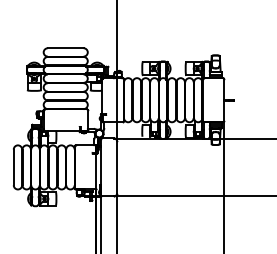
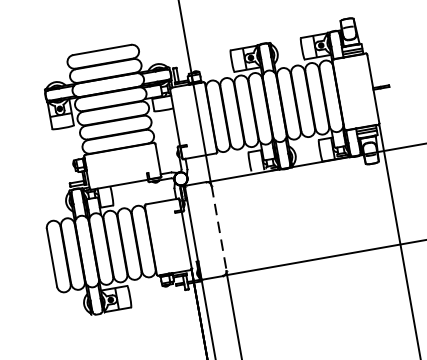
line: (117, 167) -> (219, 228), solid -> dashed

